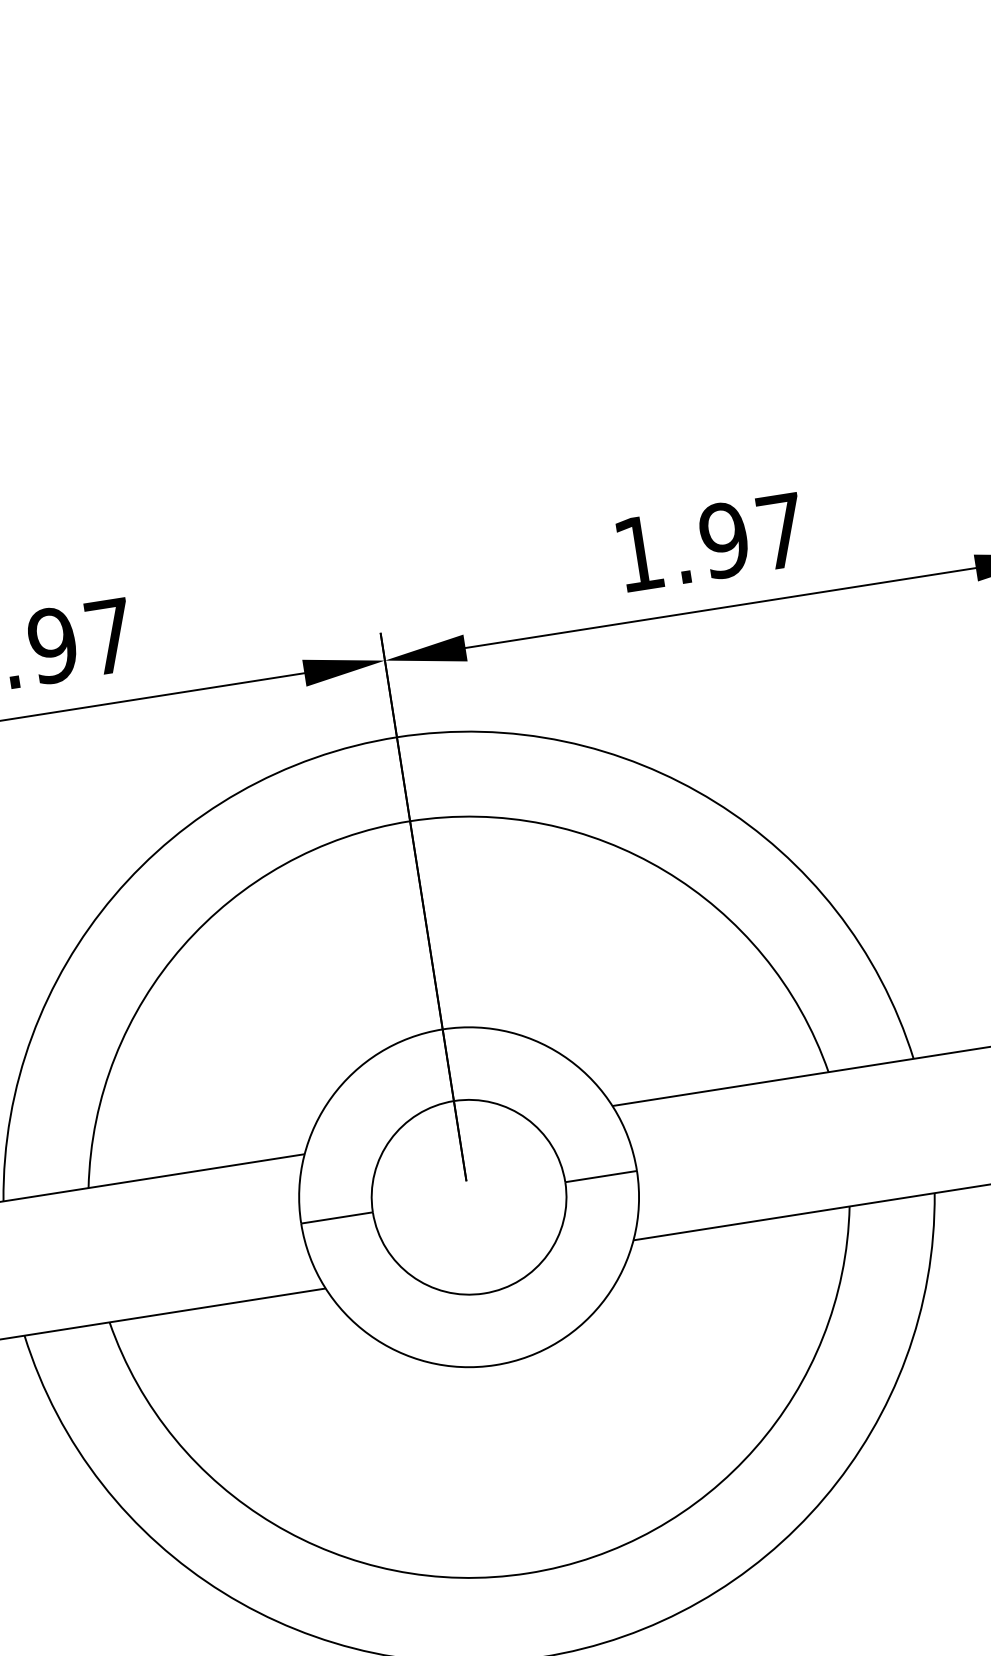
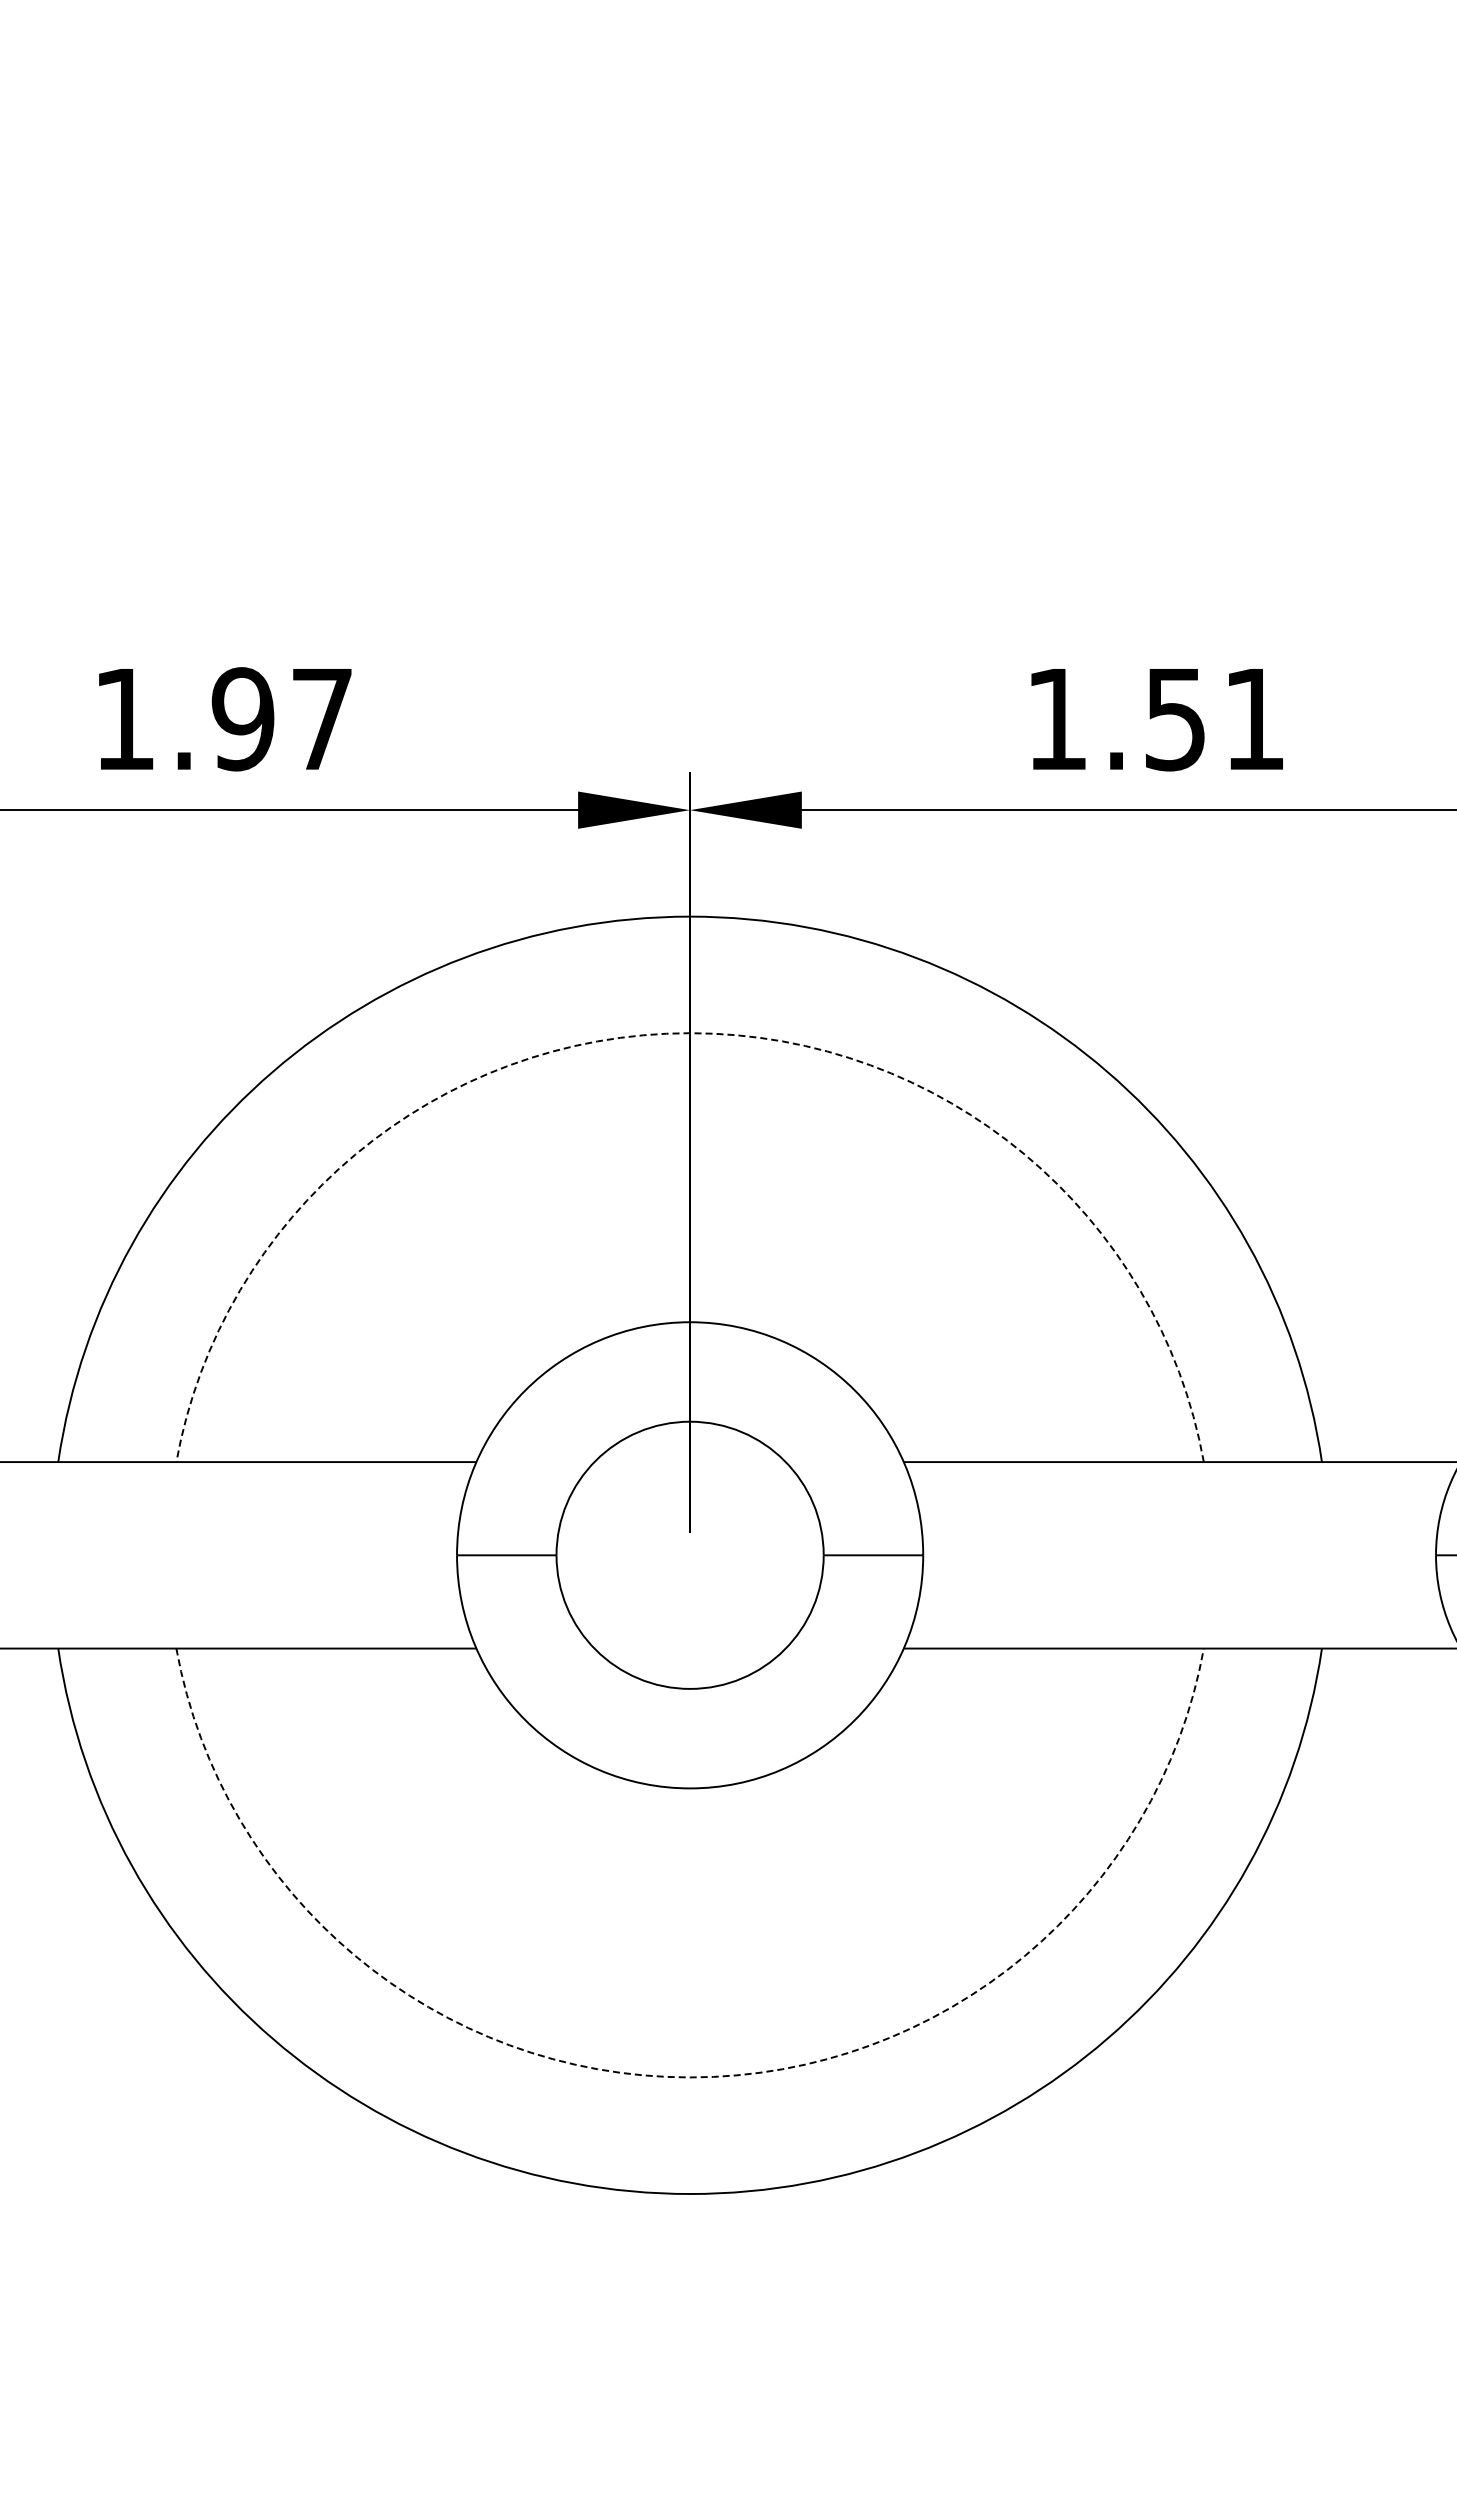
text: (751, 536) -> (1213, 719), 1.97 -> 1.51
arc: (410, 821) -> (690, 1033), solid -> dashed
arc: (528, 1573) -> (690, 2077), solid -> dashed

